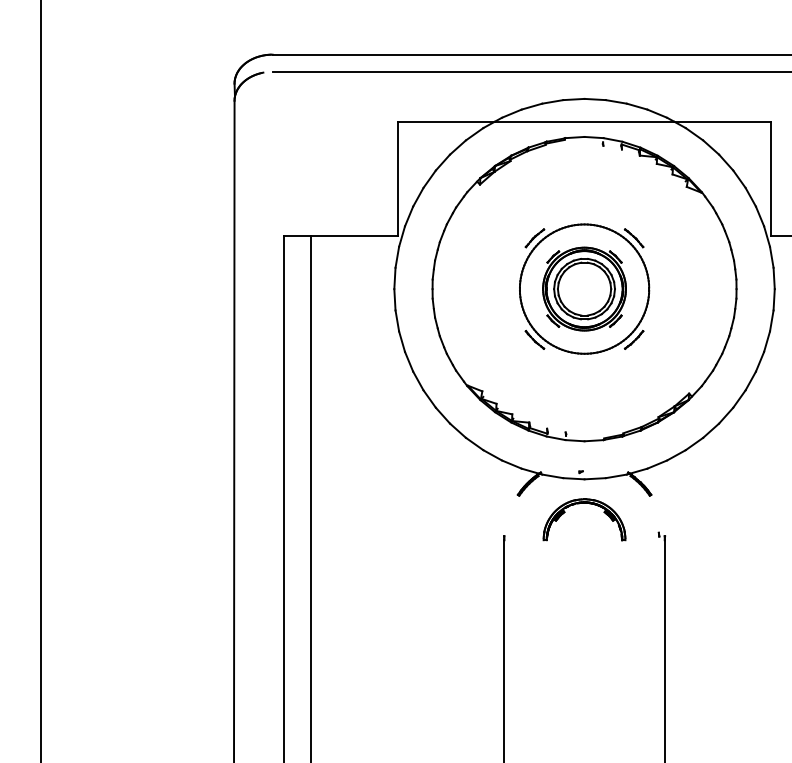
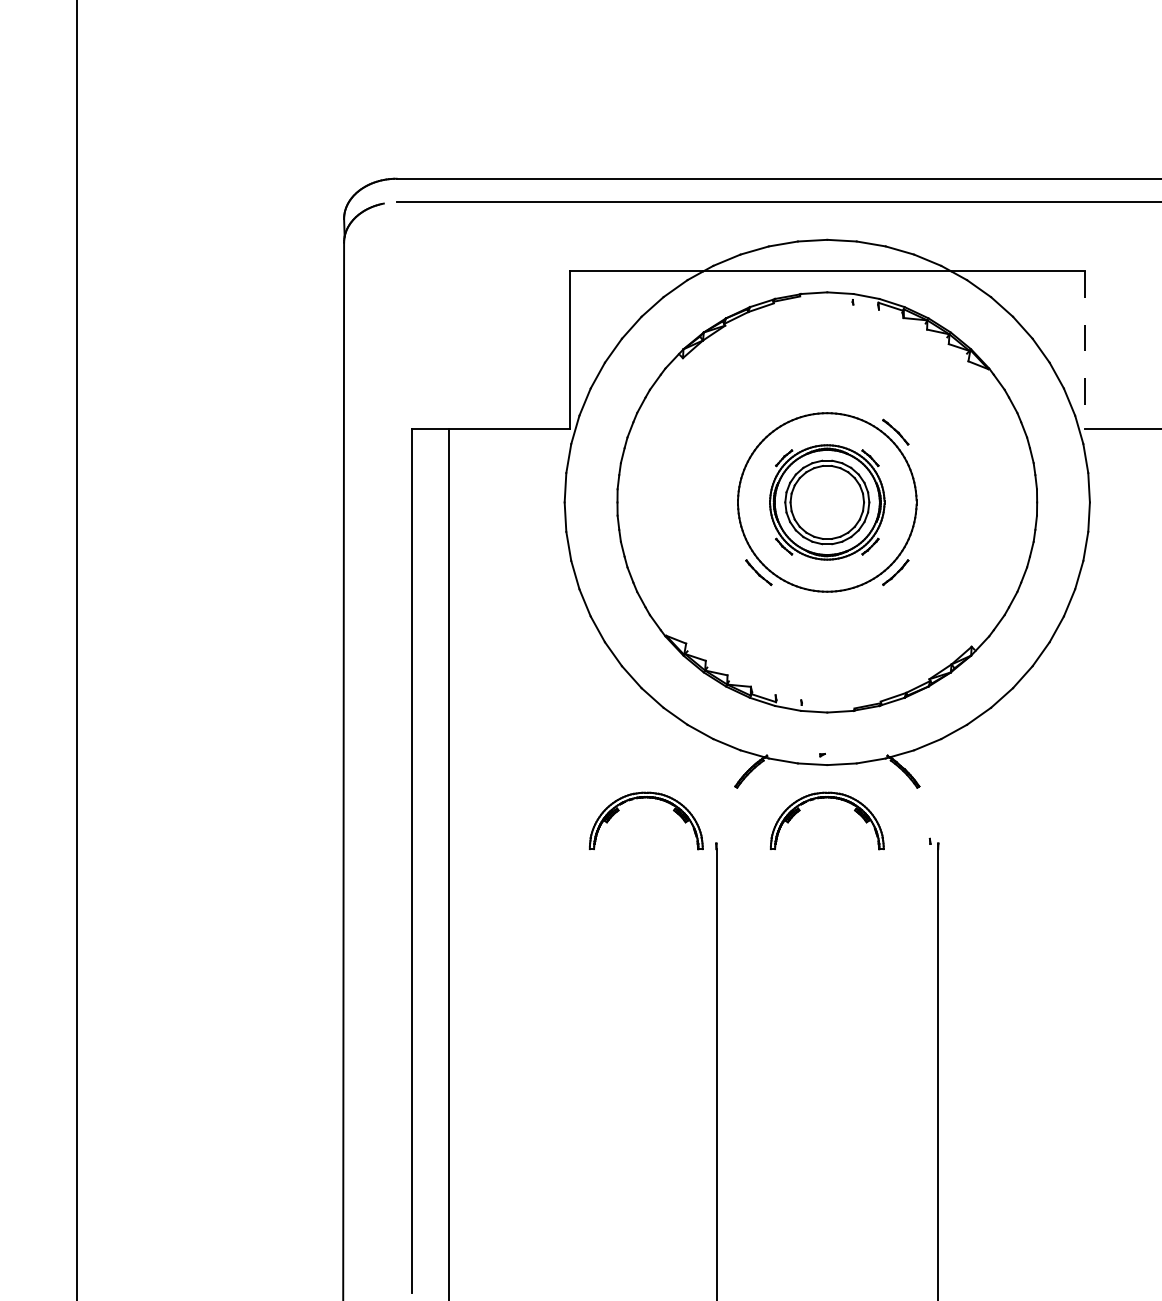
line: (770, 179) -> (1084, 350), solid -> dashed
part: (534, 237) -> (758, 431), removed
part: (452, 503) -> (645, 798), added

